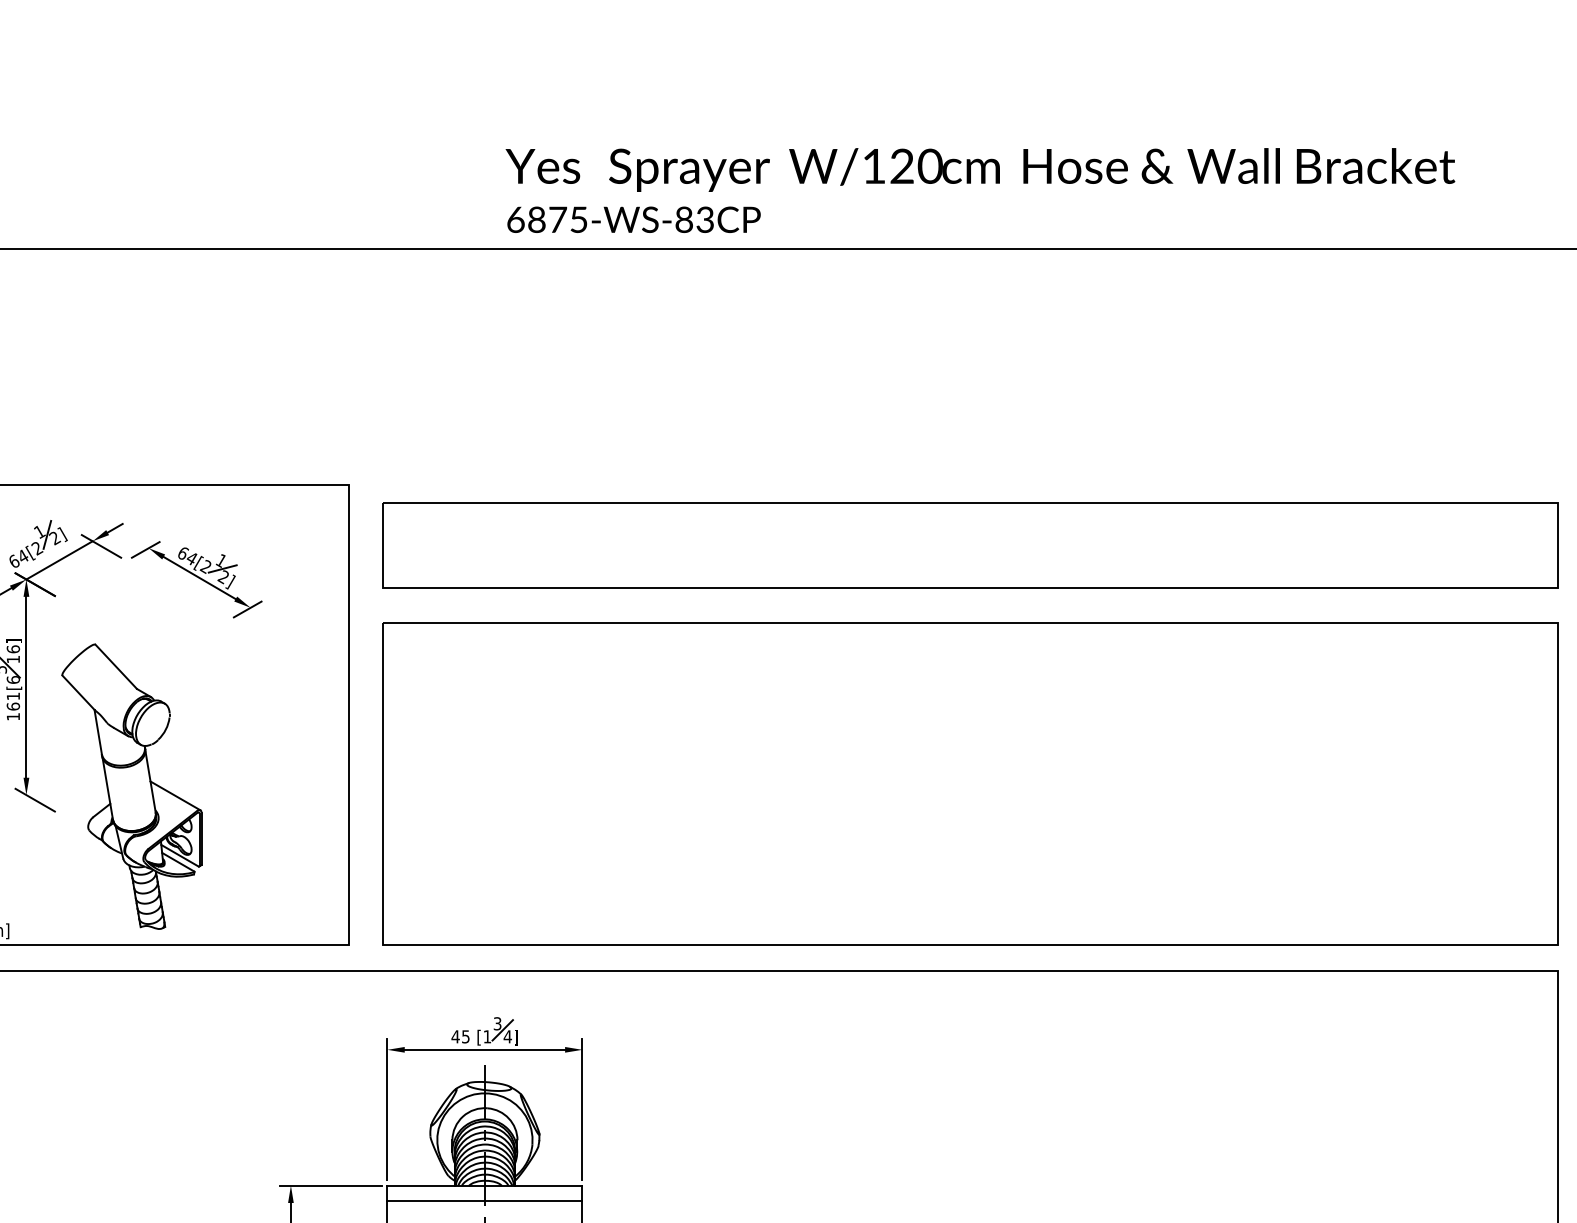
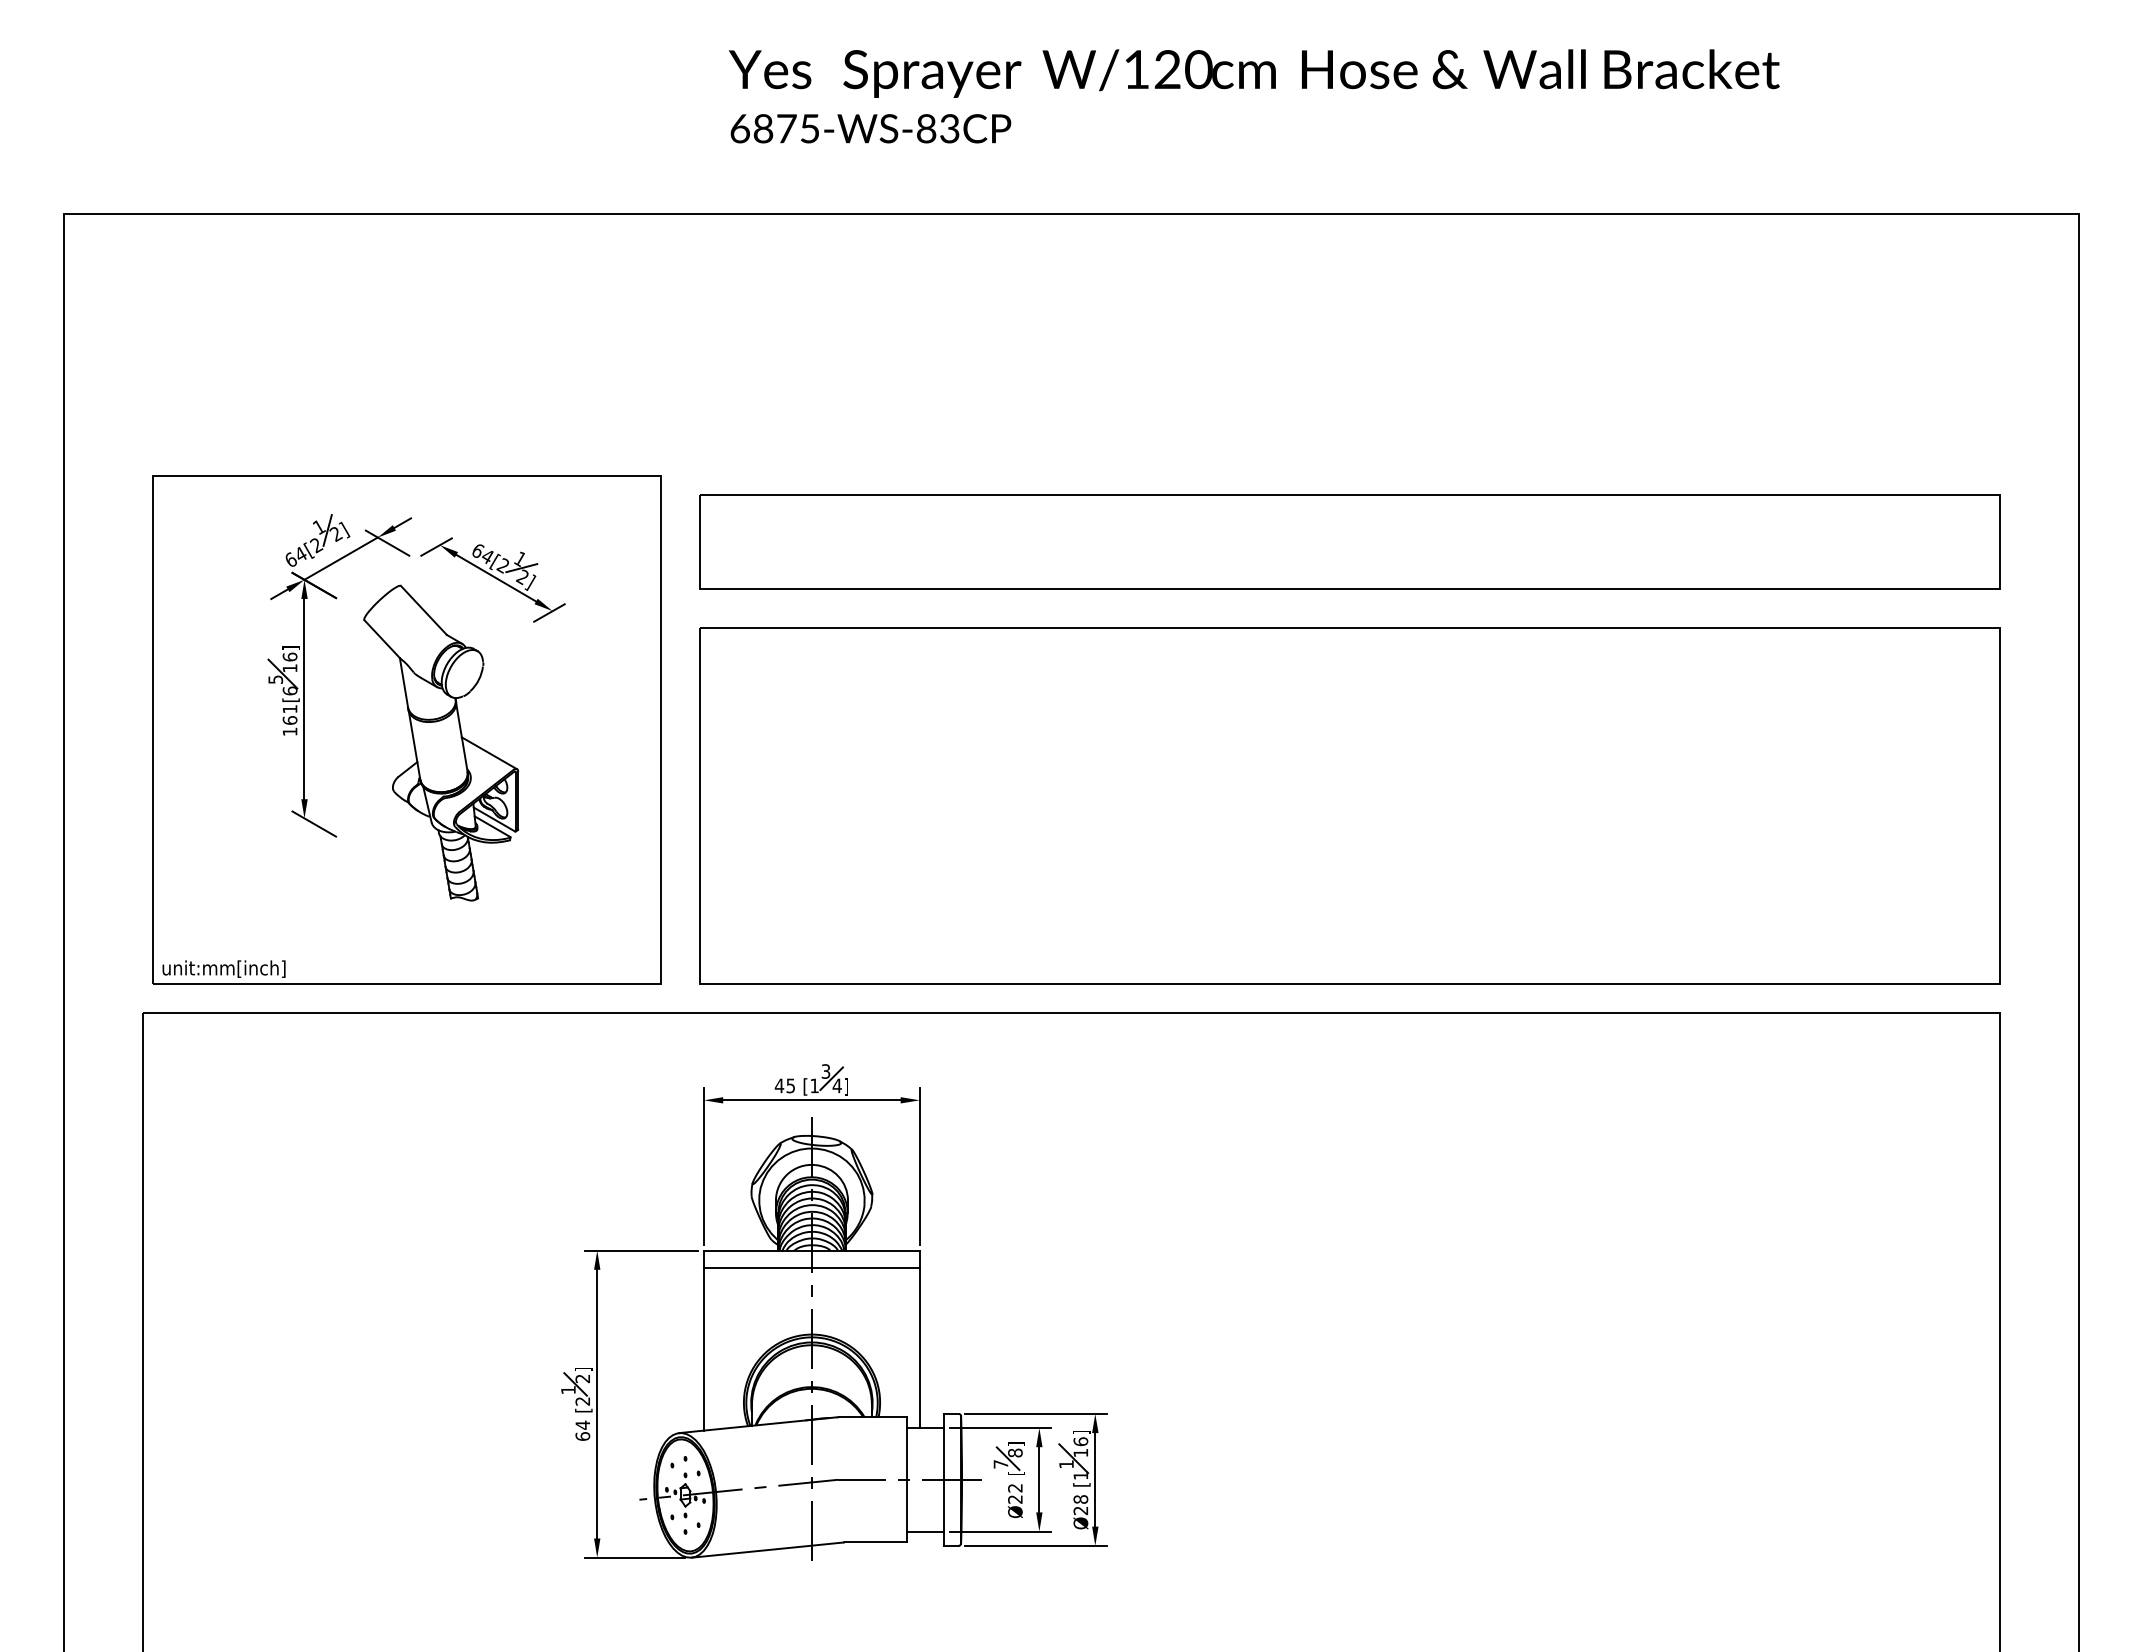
text: (980, 190) -> (1254, 96), moved
part: (132, 786) -> (441, 742), moved

